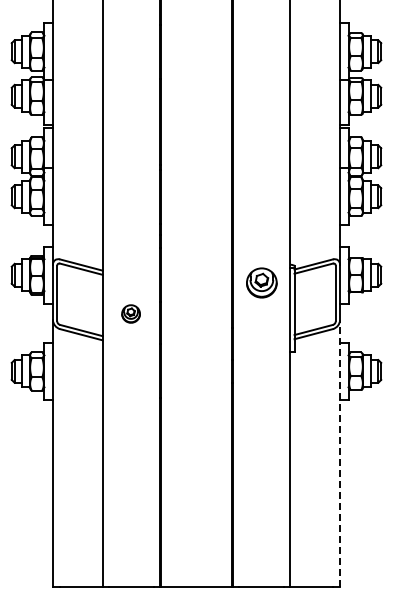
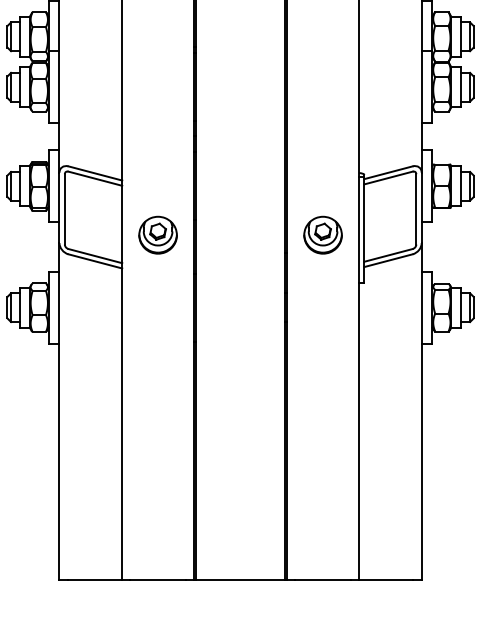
part: (261, 282) -> (322, 234), moved
part: (130, 313) -> (157, 234), size x1.67
line: (340, 453) -> (422, 411), dashed -> solid

